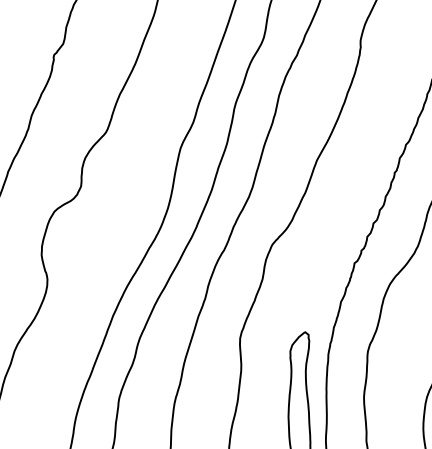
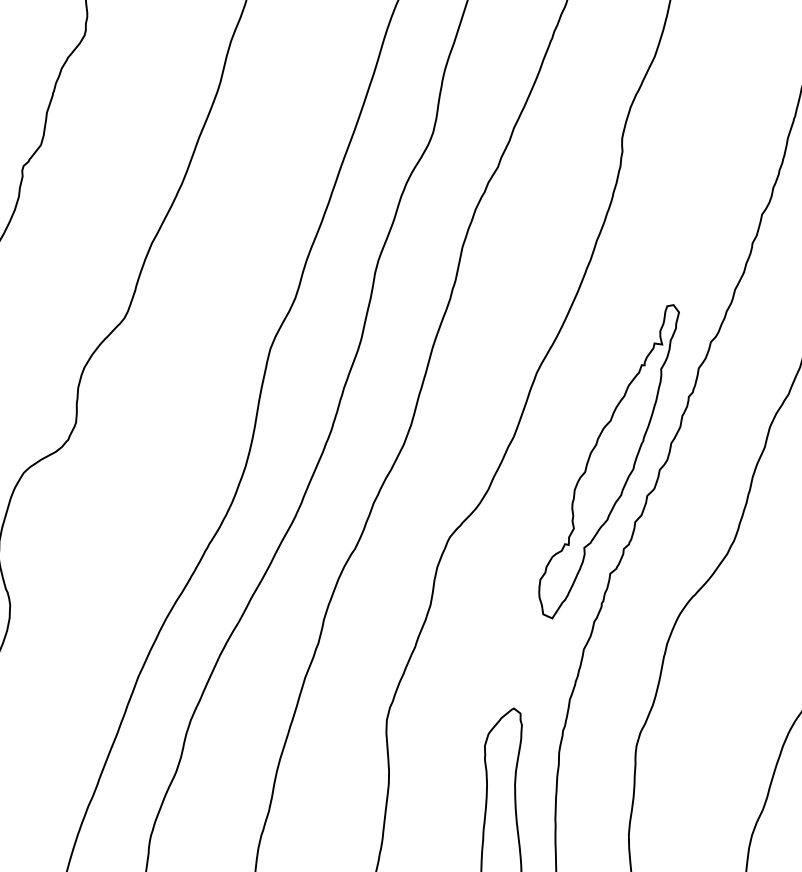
part: (353, 205) -> (608, 460), added

